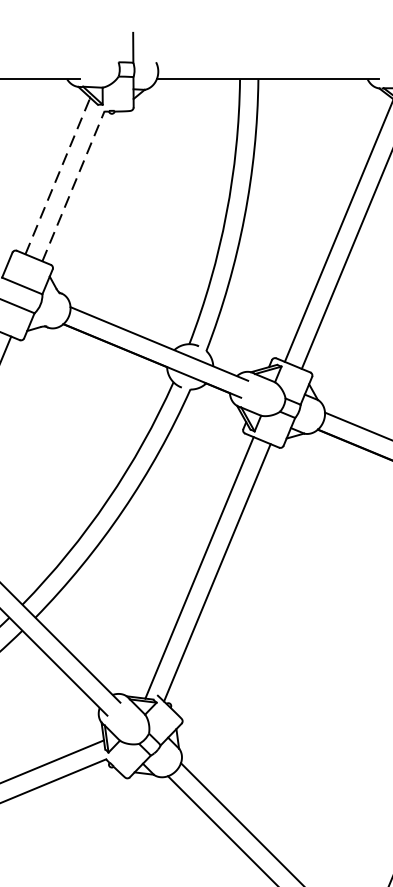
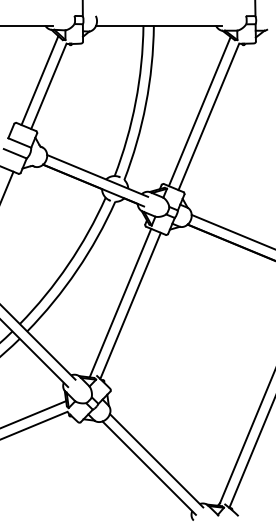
line: (57, 175) -> (39, 80), dashed -> solid
line: (74, 184) -> (49, 85), dashed -> solid

